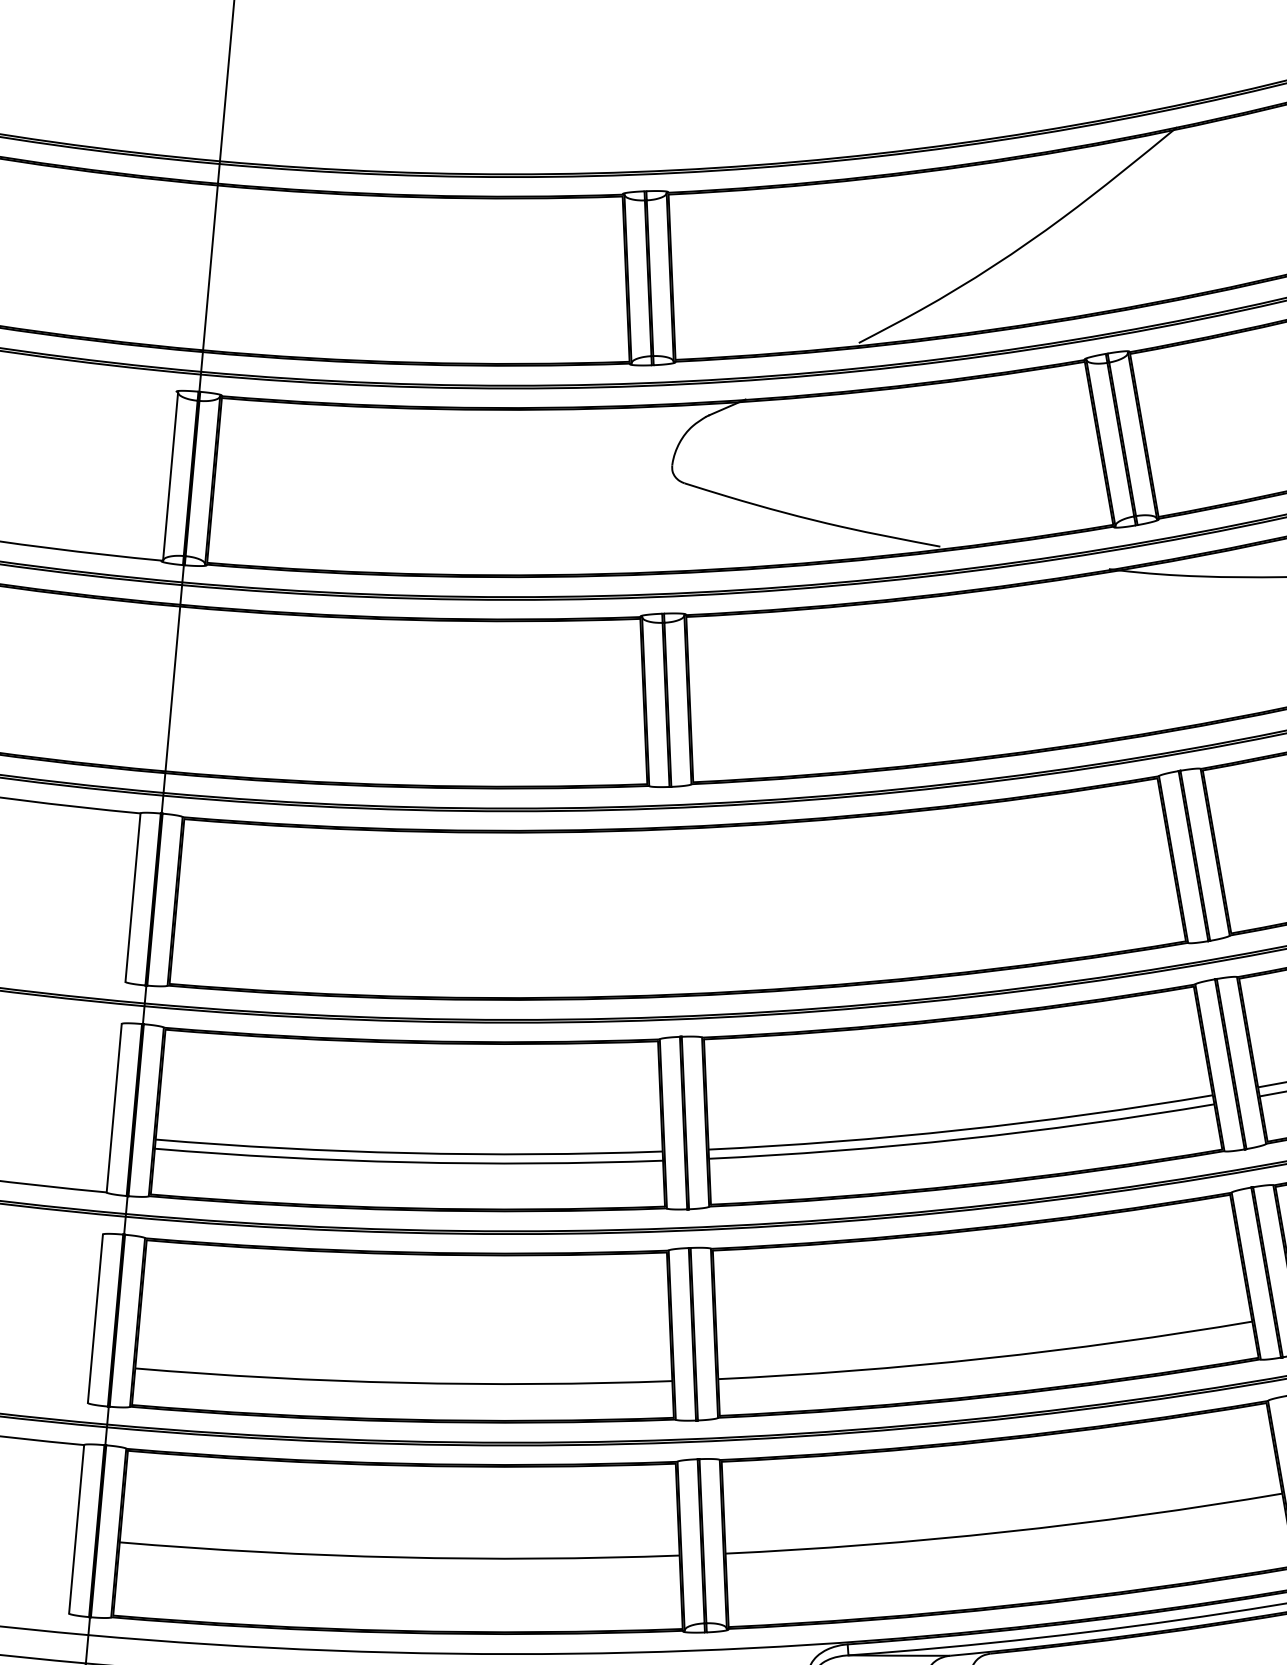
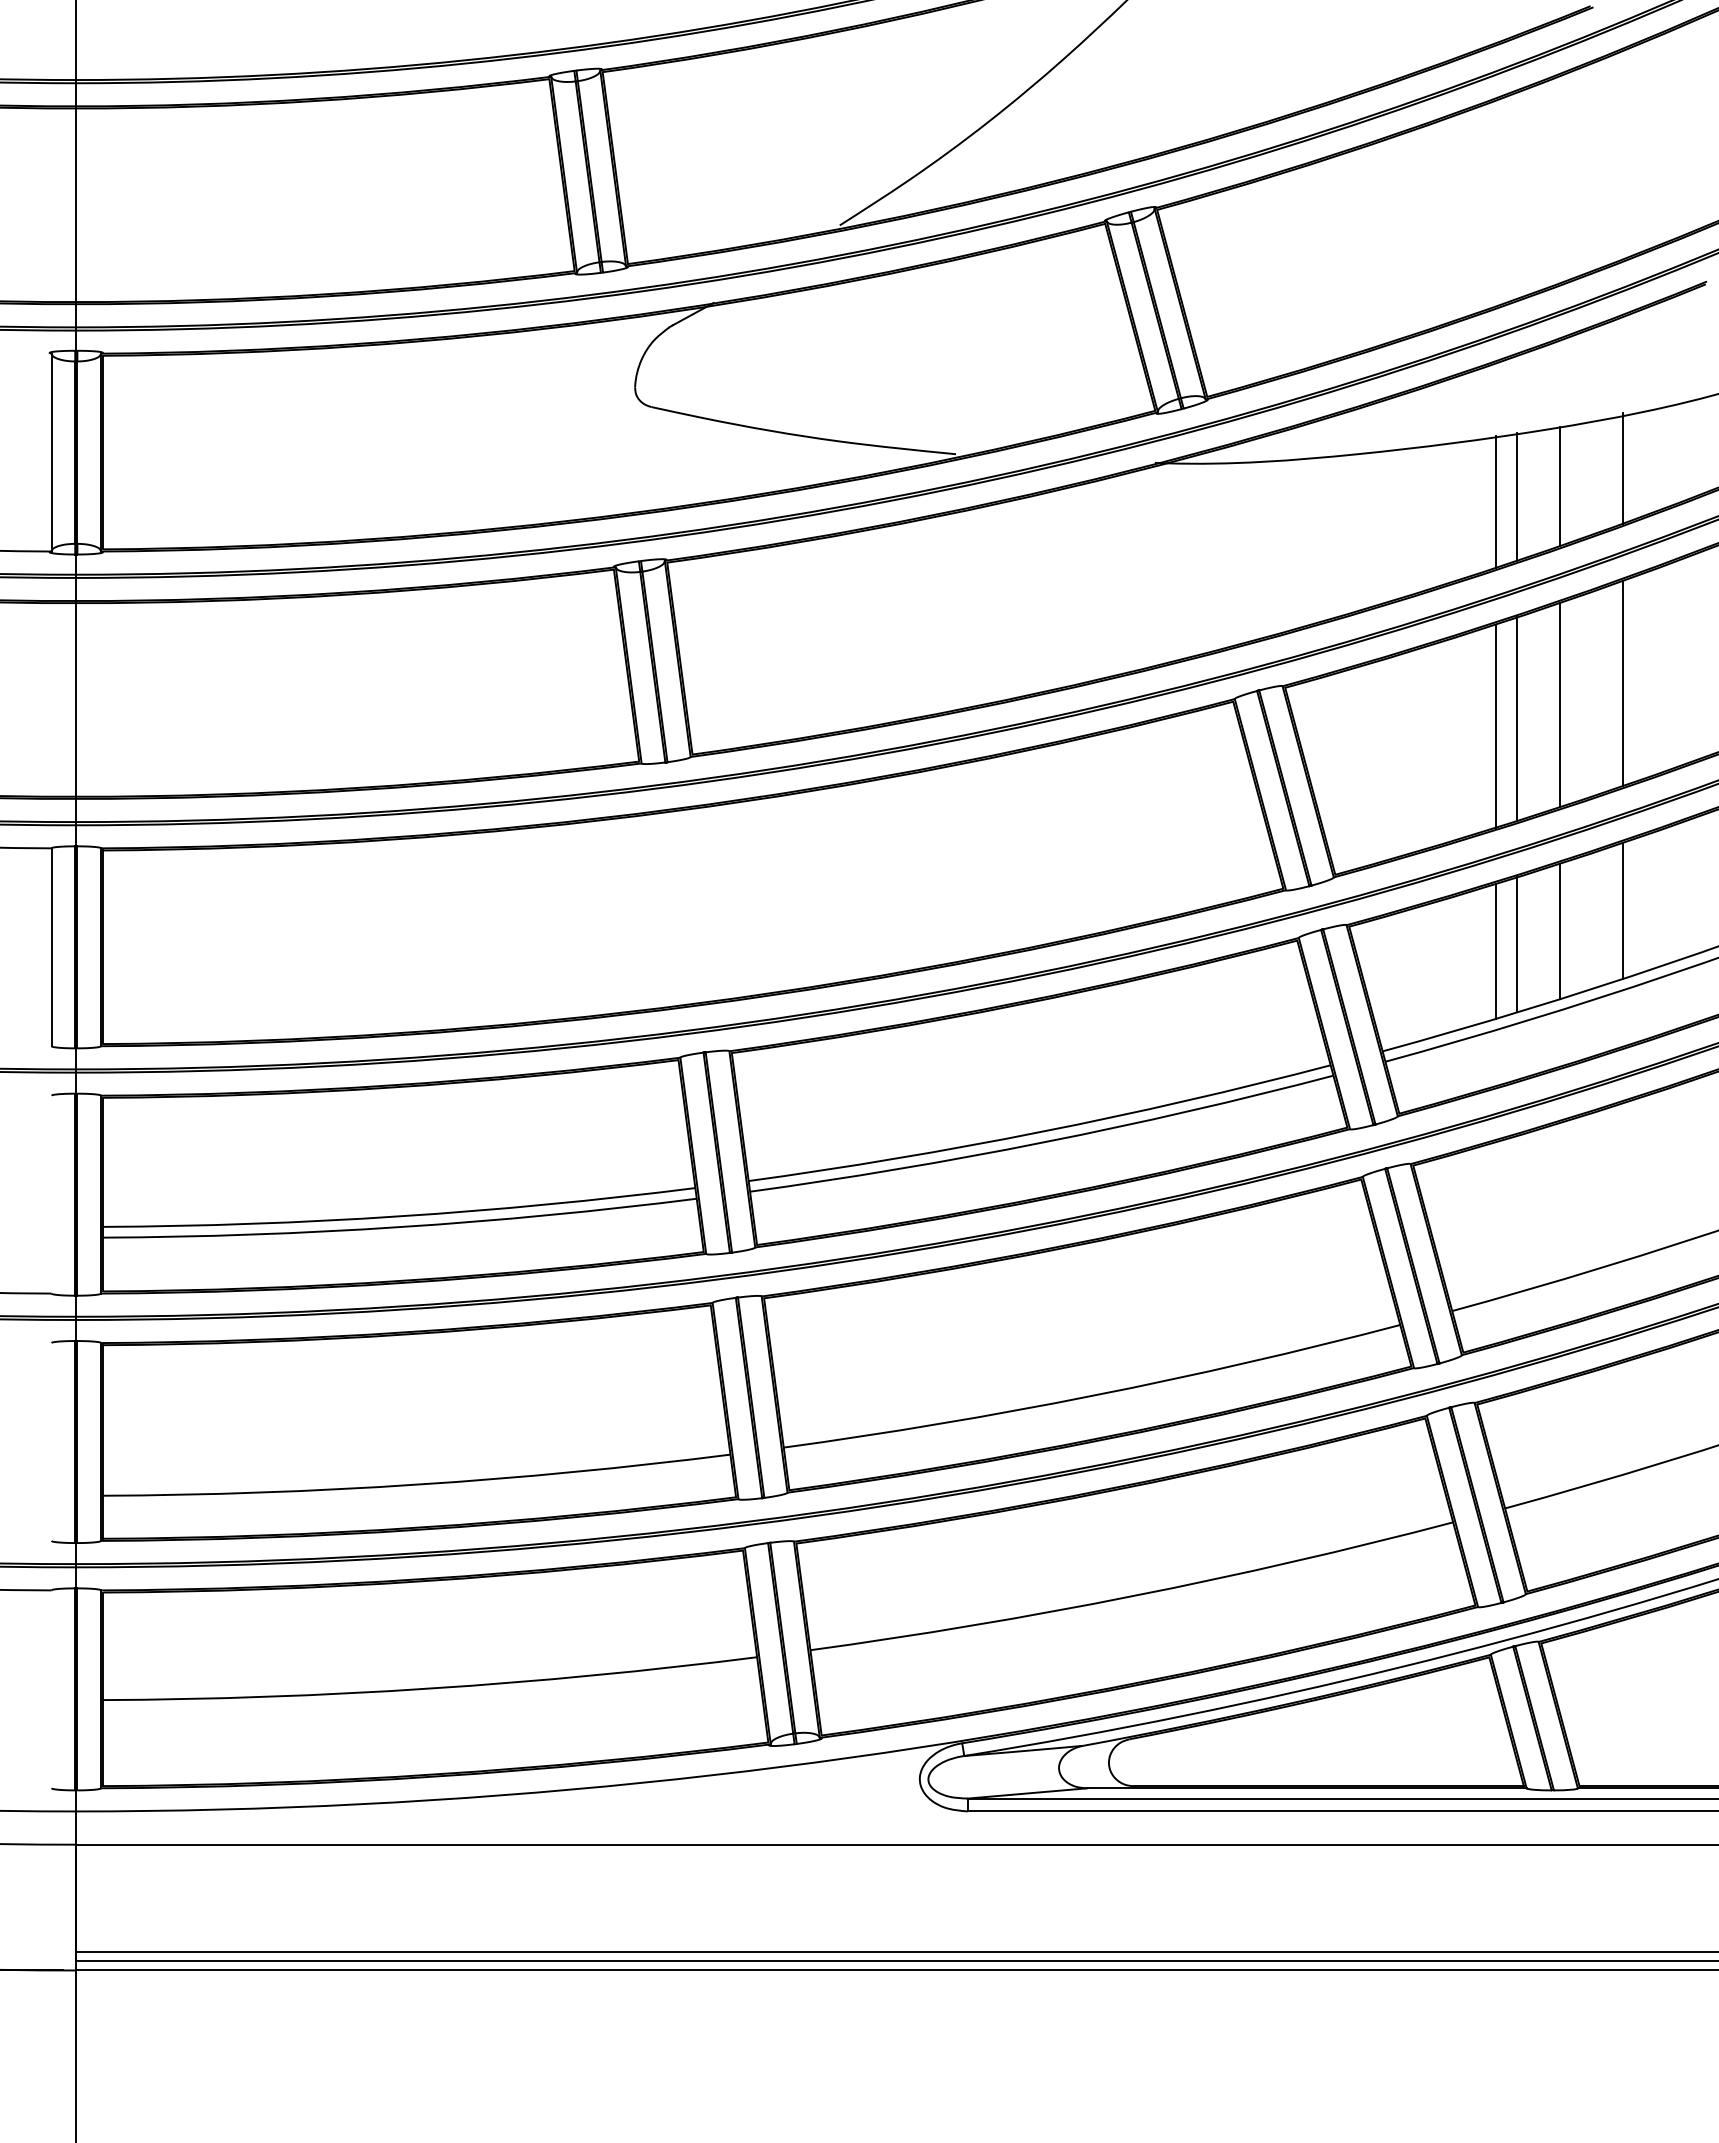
line: (114, 1108) -> (51, 1194), removed
line: (95, 1318) -> (51, 1441), removed
line: (76, 1529) -> (51, 1689), removed

